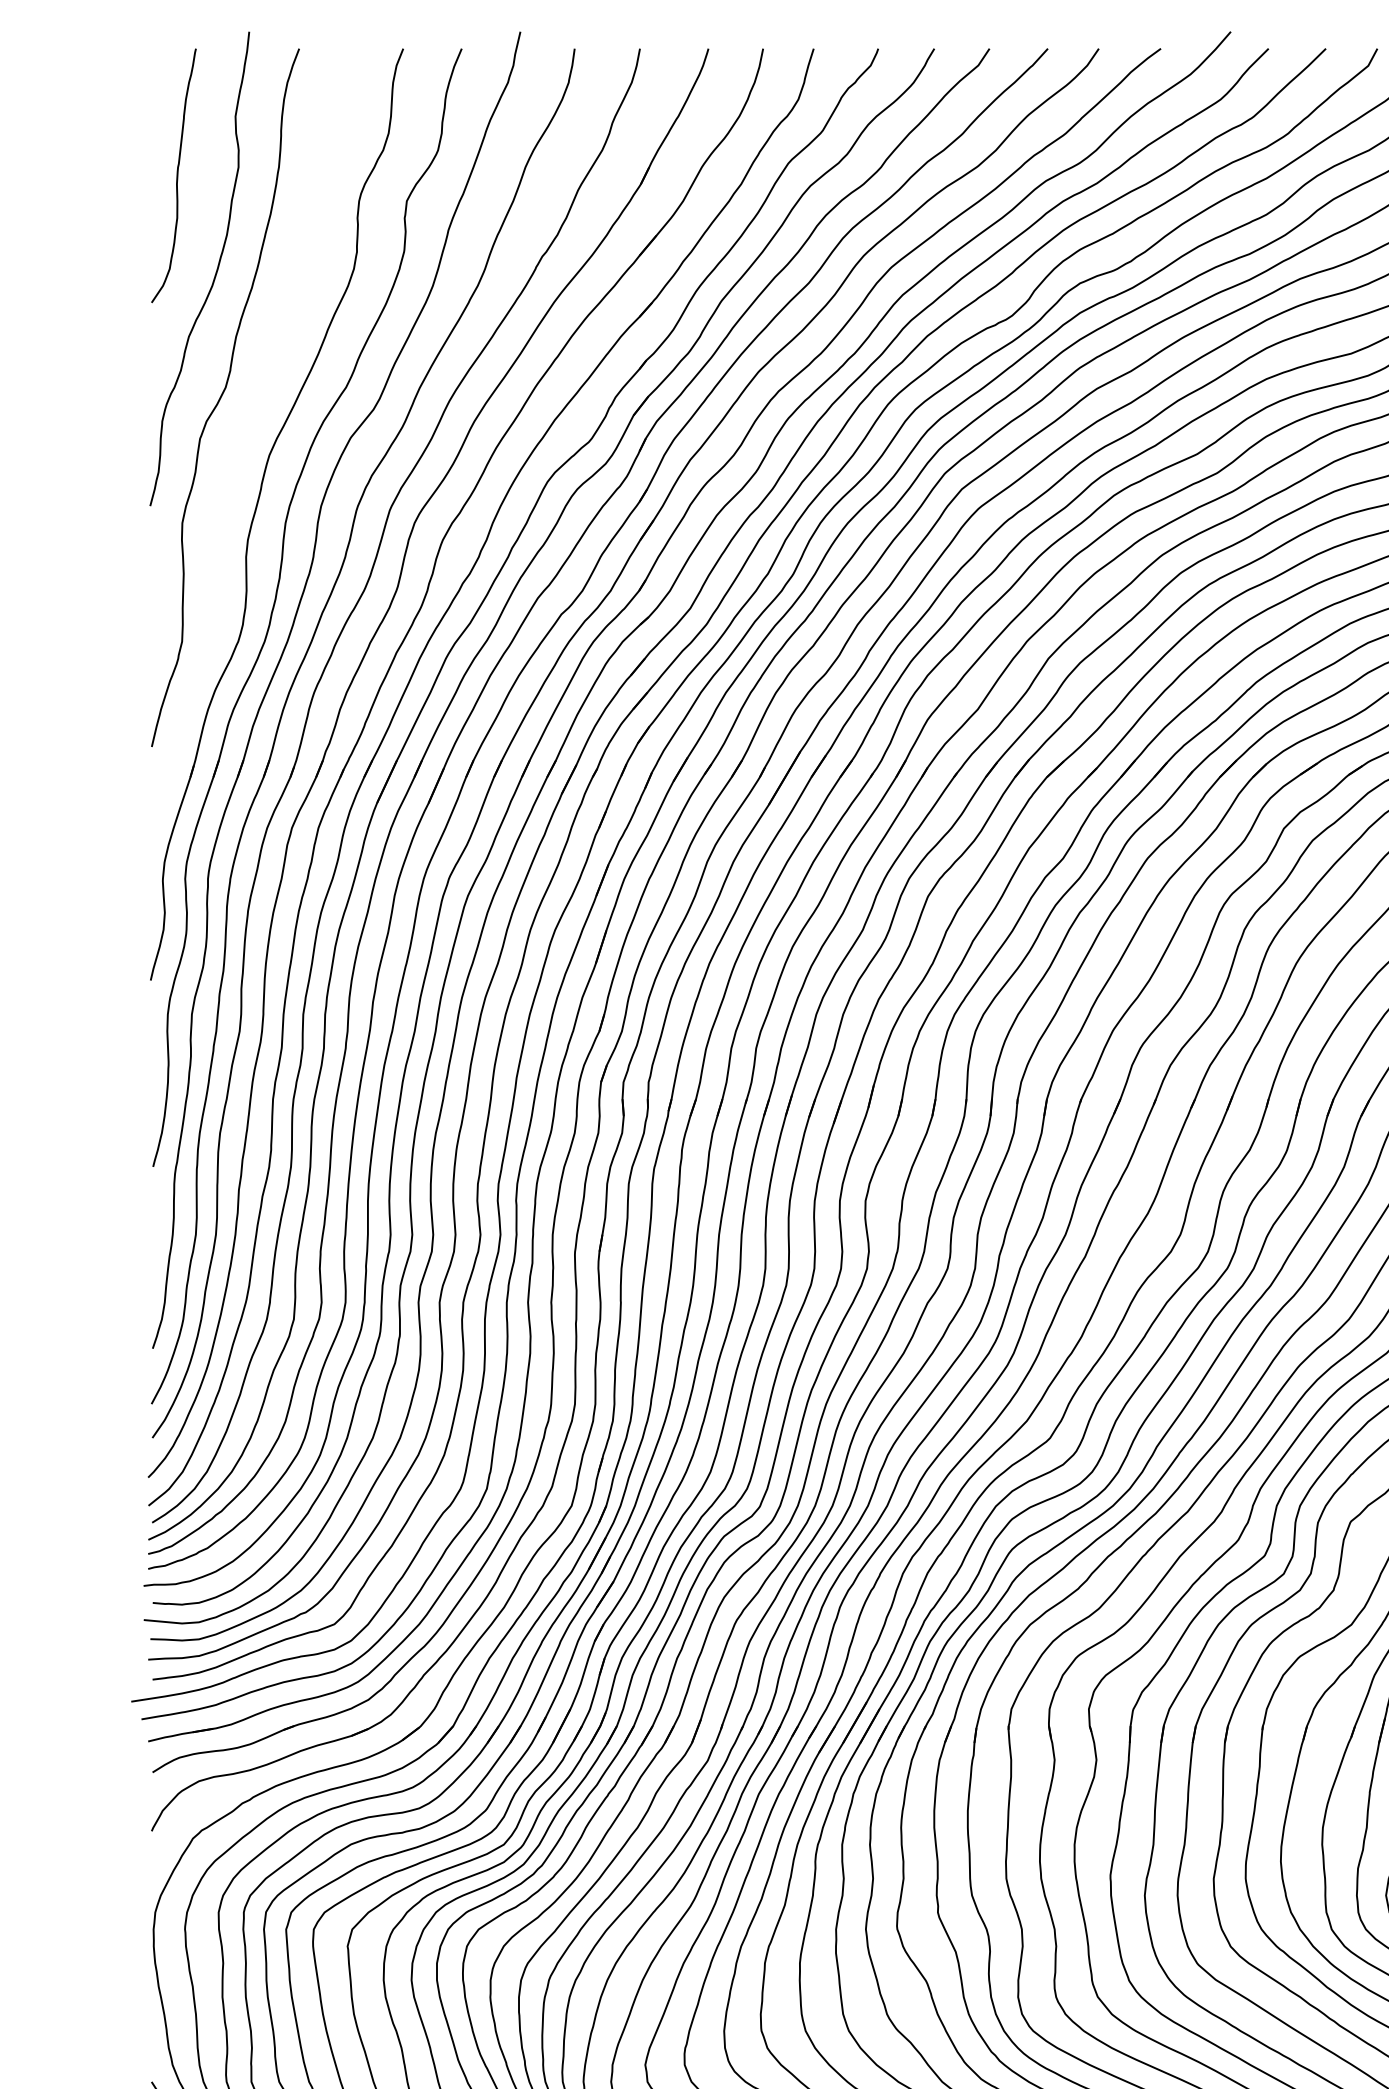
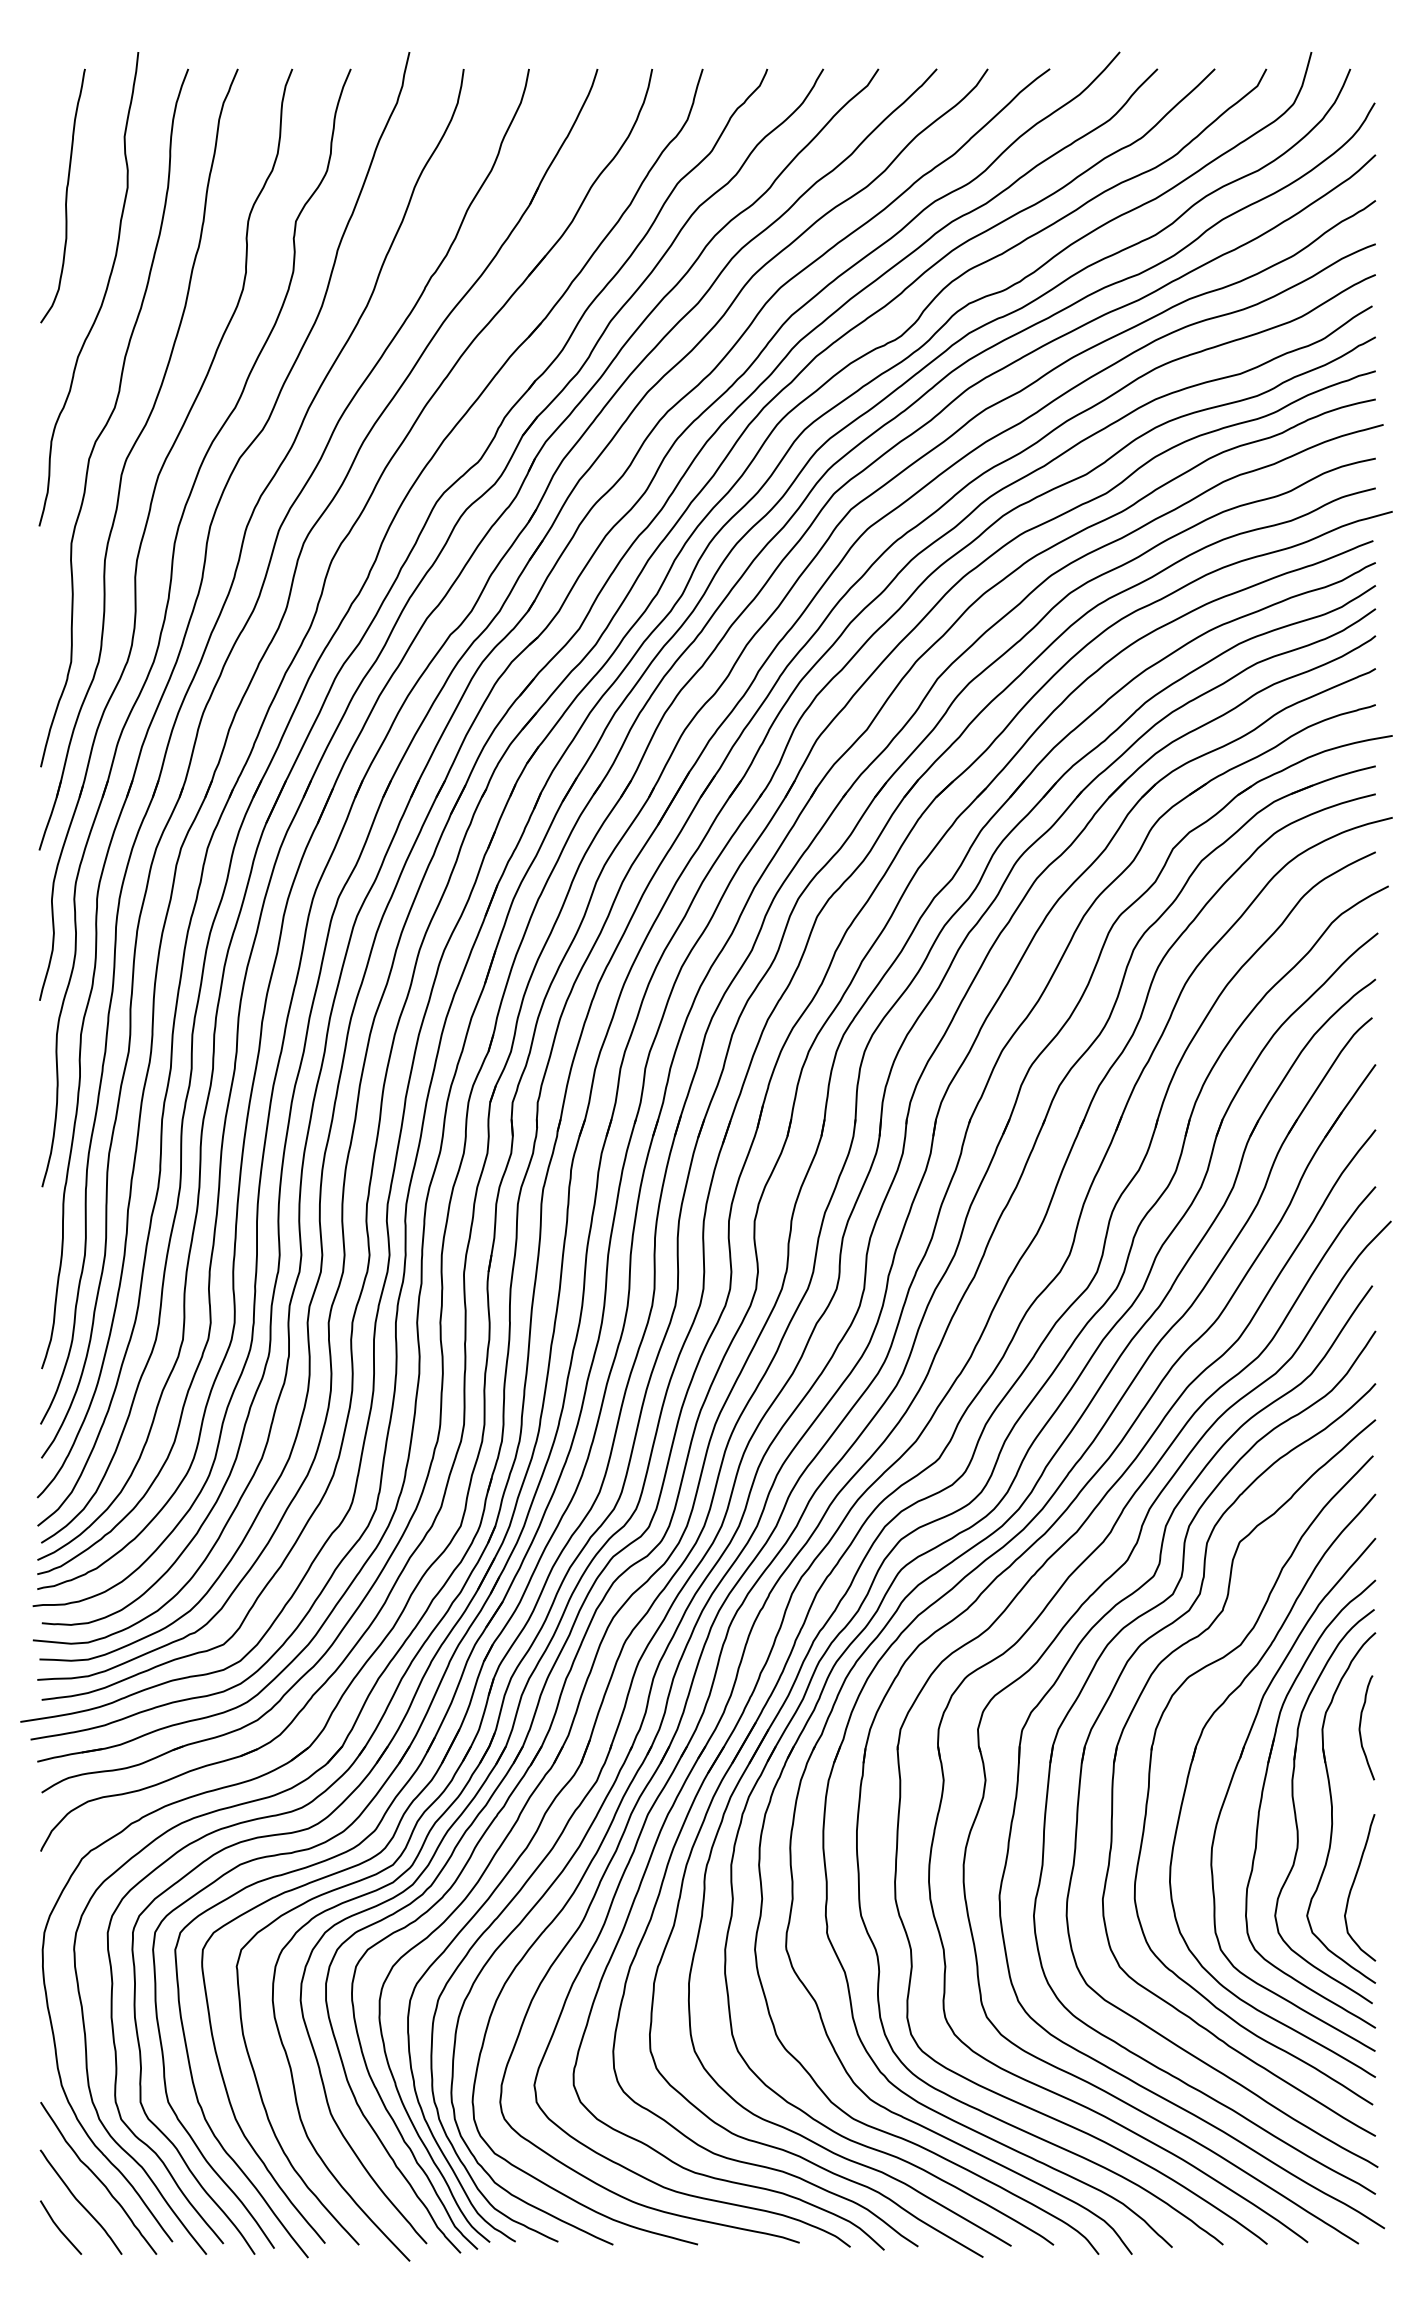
part: (241, 434) -> (130, 454), added

